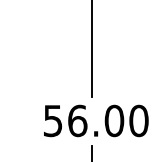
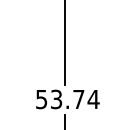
text: (107, 120) -> (74, 99), 56.00 -> 53.74

